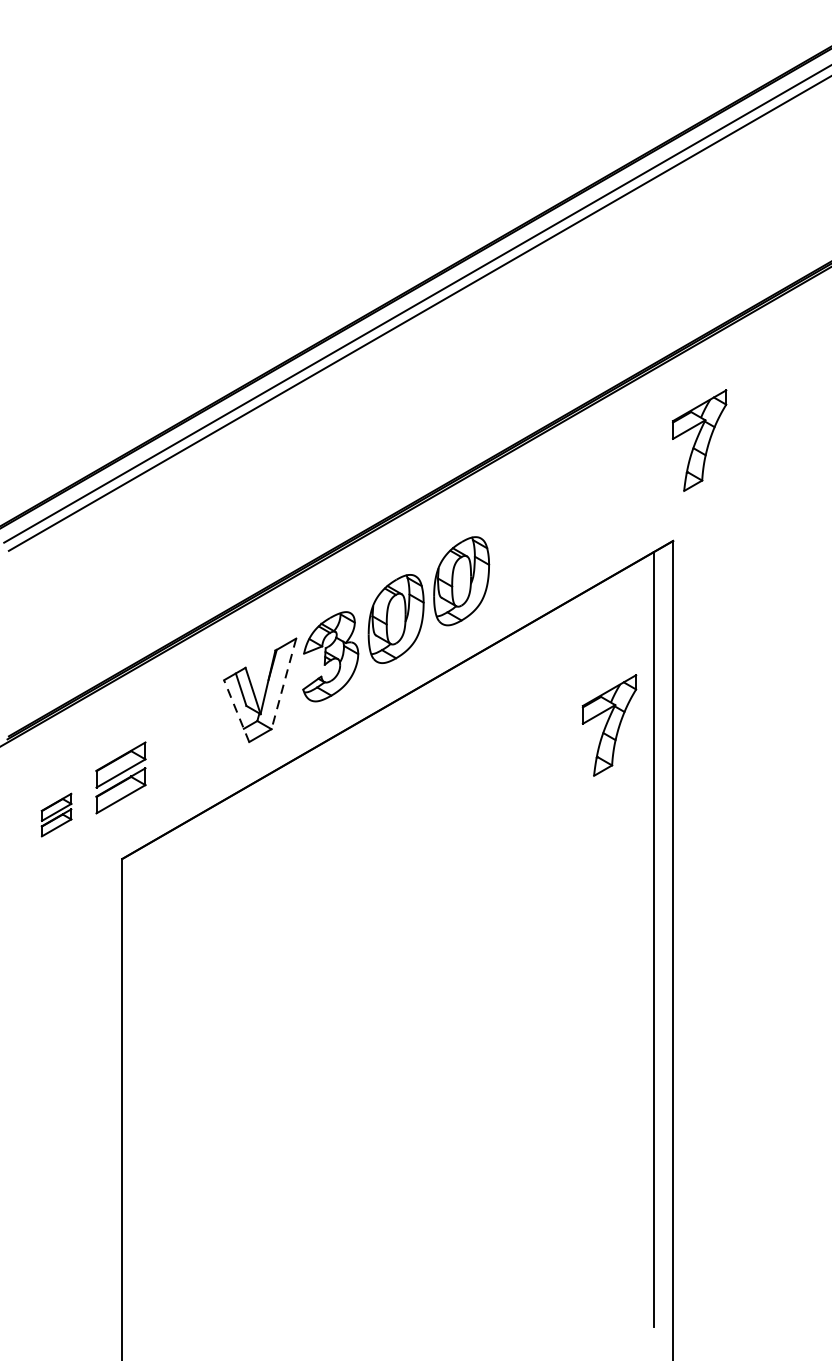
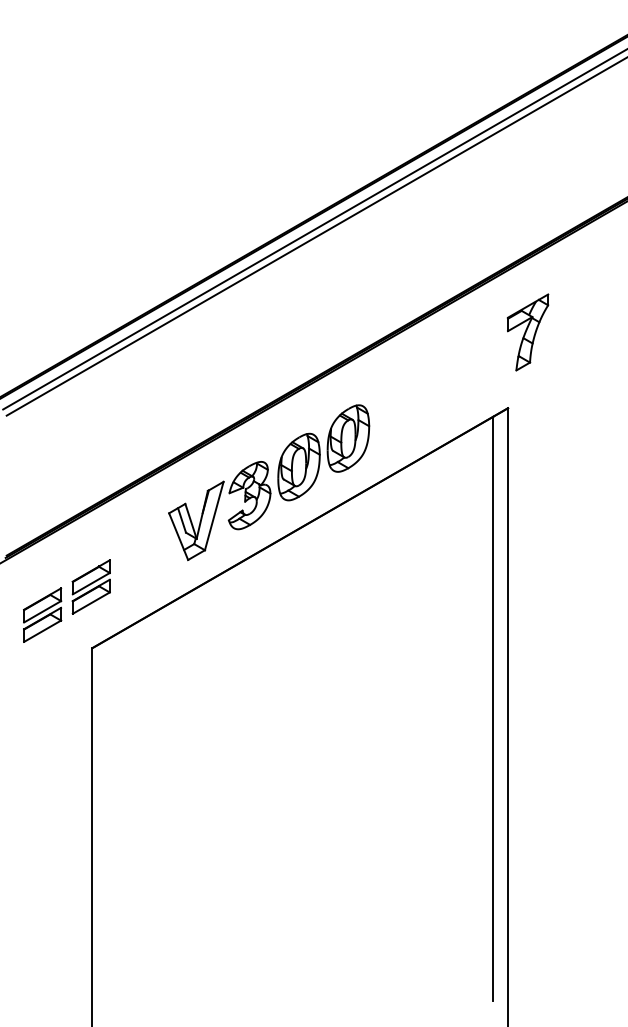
line: (284, 684) -> (214, 516), dashed -> solid
line: (236, 710) -> (178, 536), dashed -> solid
part: (610, 725) -> (460, 547), removed
part: (56, 814) -> (42, 614), size x1.67

